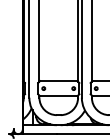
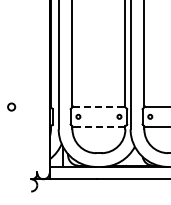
line: (58, 81) -> (98, 106), solid -> dashed
line: (58, 96) -> (98, 127), solid -> dashed

